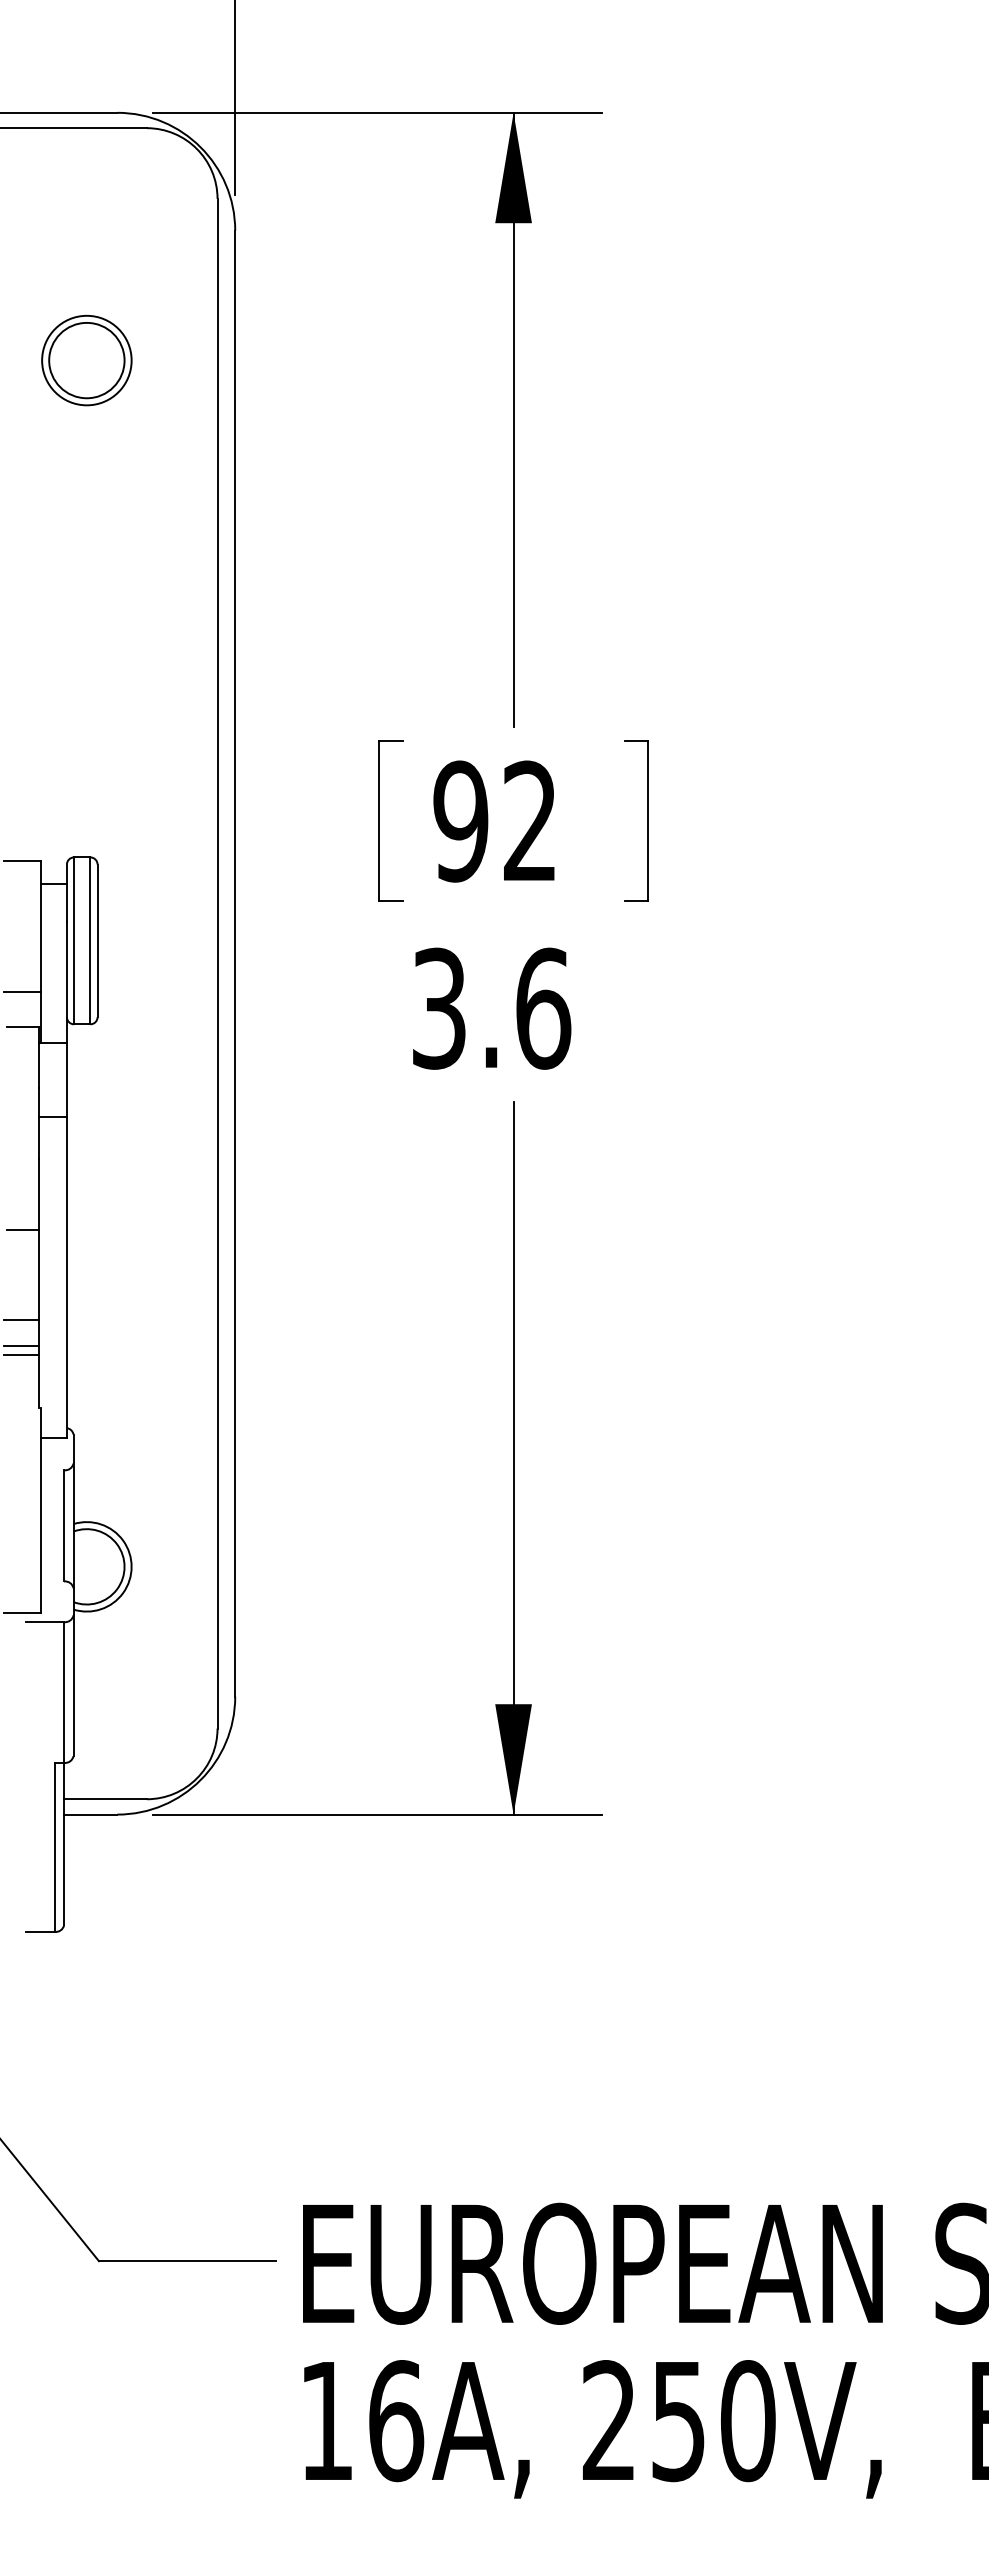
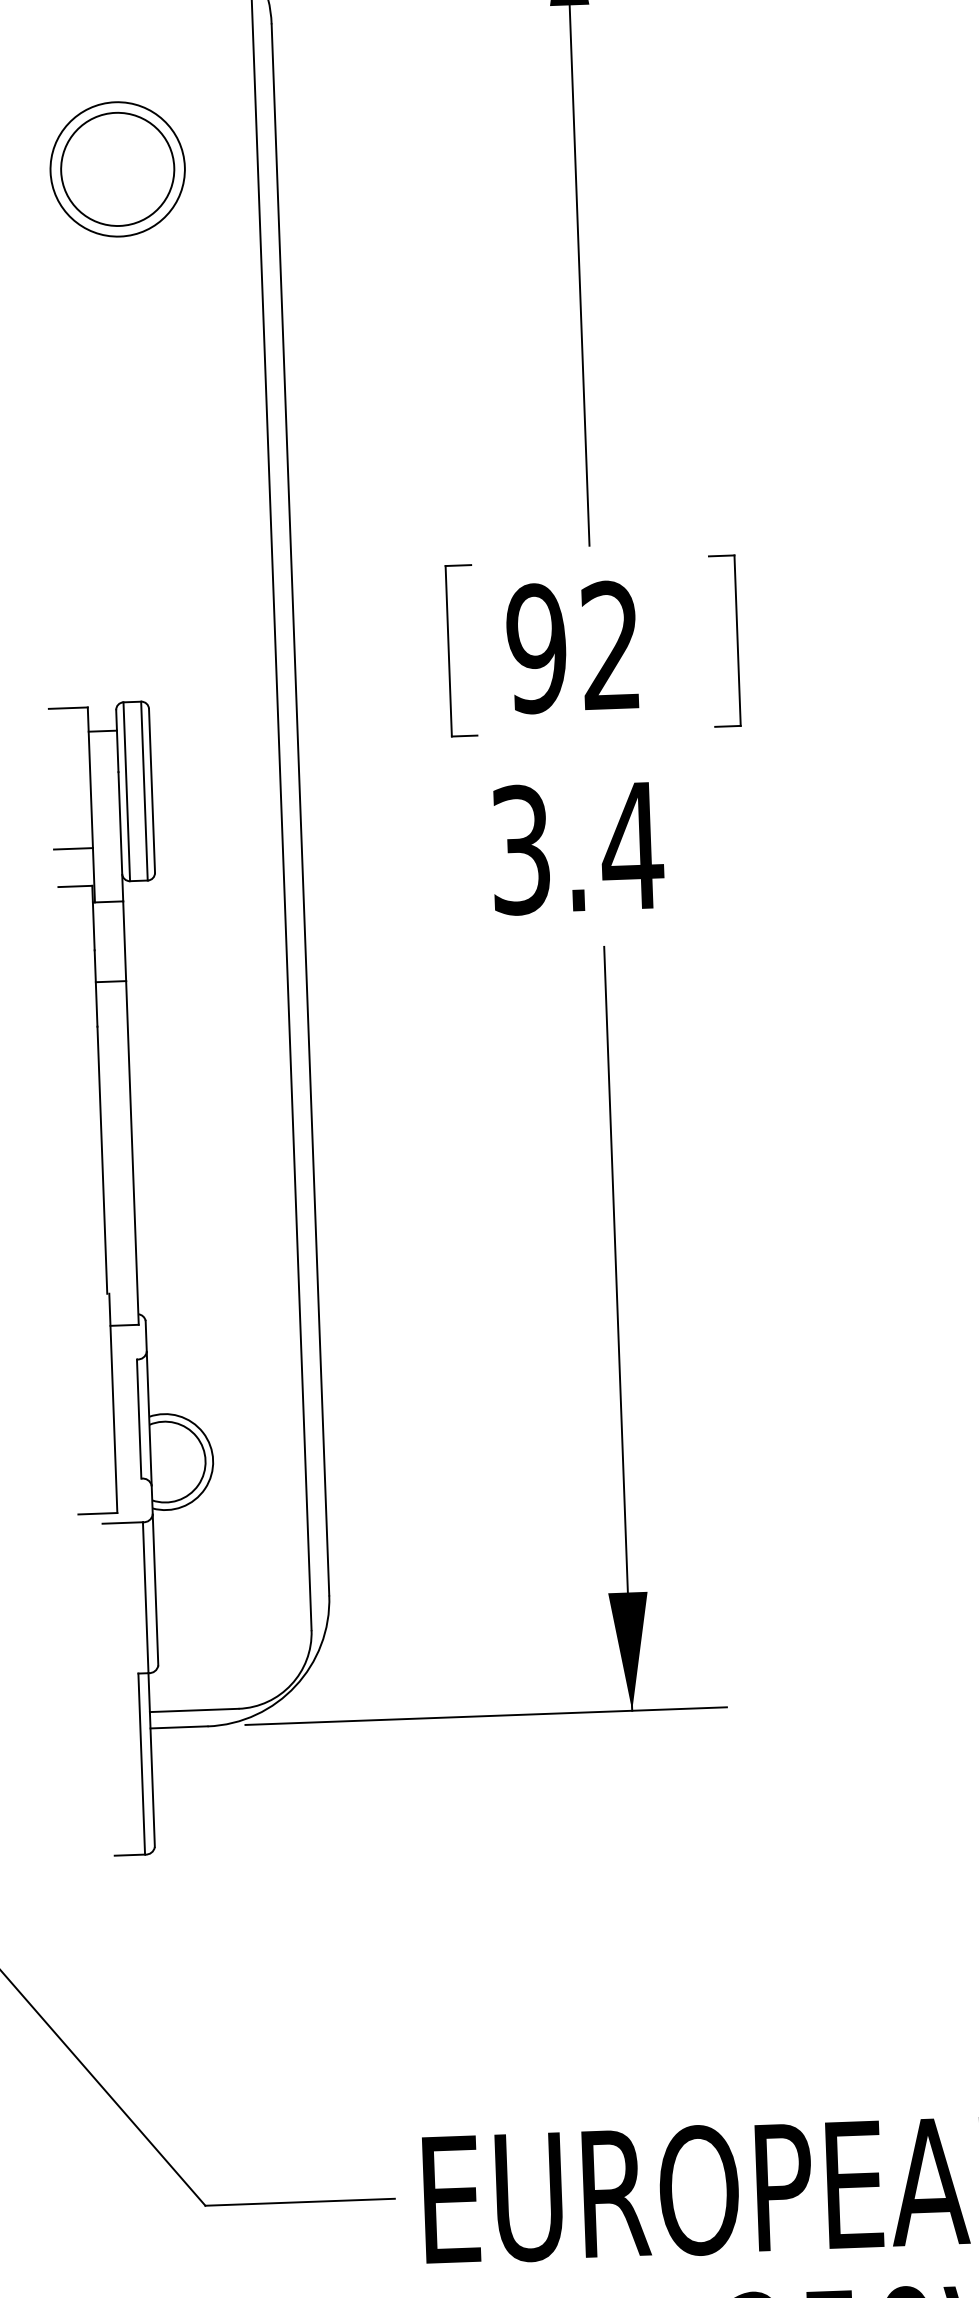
part: (86, 360) -> (117, 169), size x1.4
text: (543, 1008) -> (632, 845), 3.6 -> 3.4
line: (22, 1230) -> (82, 1104), removed
line: (21, 1320) -> (85, 1200), removed
line: (21, 1345) -> (86, 1227), removed
line: (21, 1355) -> (86, 1238), removed

